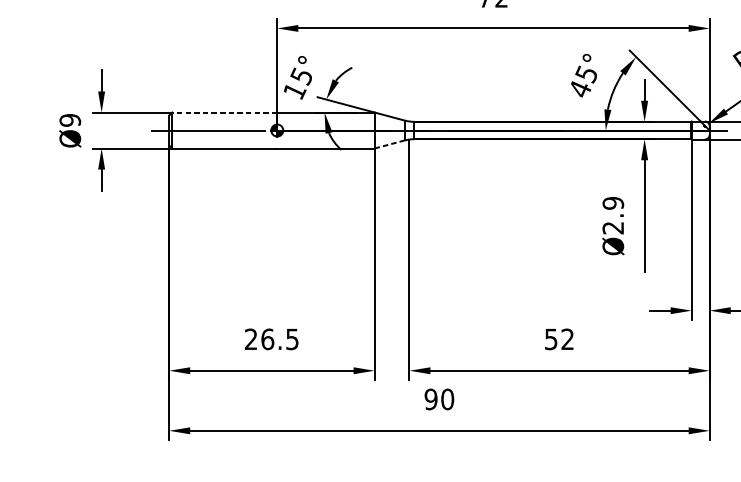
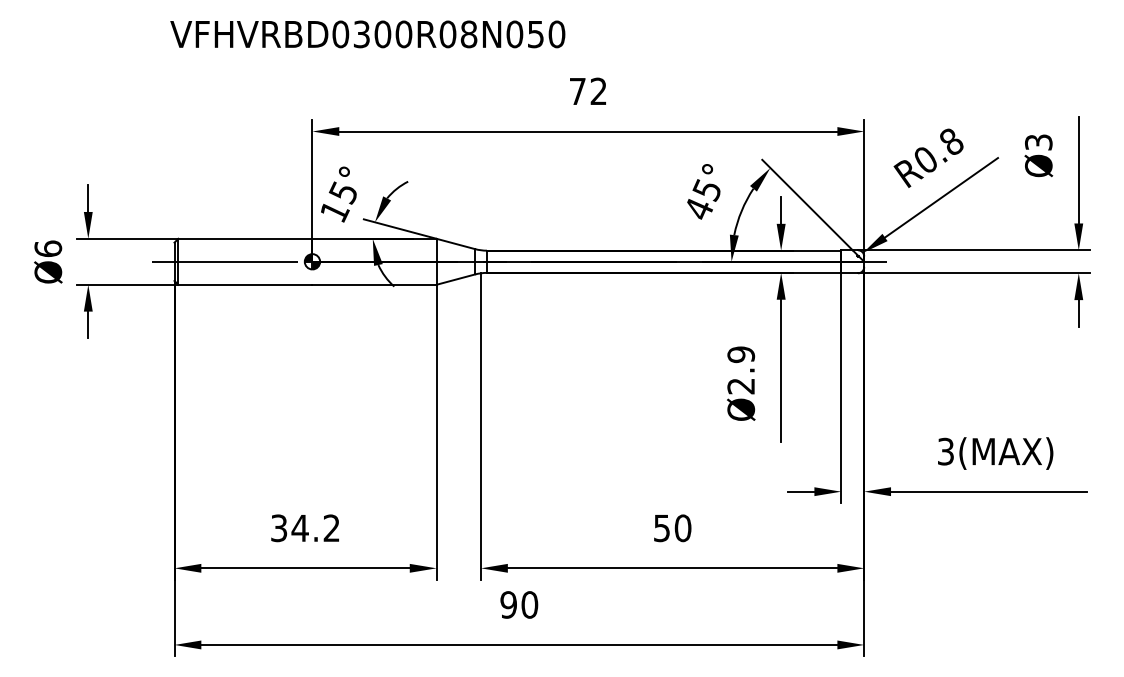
line: (224, 112) -> (244, 238), dashed -> solid
text: (70, 120) -> (48, 248), Ø9 -> Ø6
line: (389, 144) -> (455, 279), dashed -> solid
text: (271, 339) -> (305, 528), 26.5 -> 34.2
text: (567, 339) -> (682, 528), 52 -> 50

